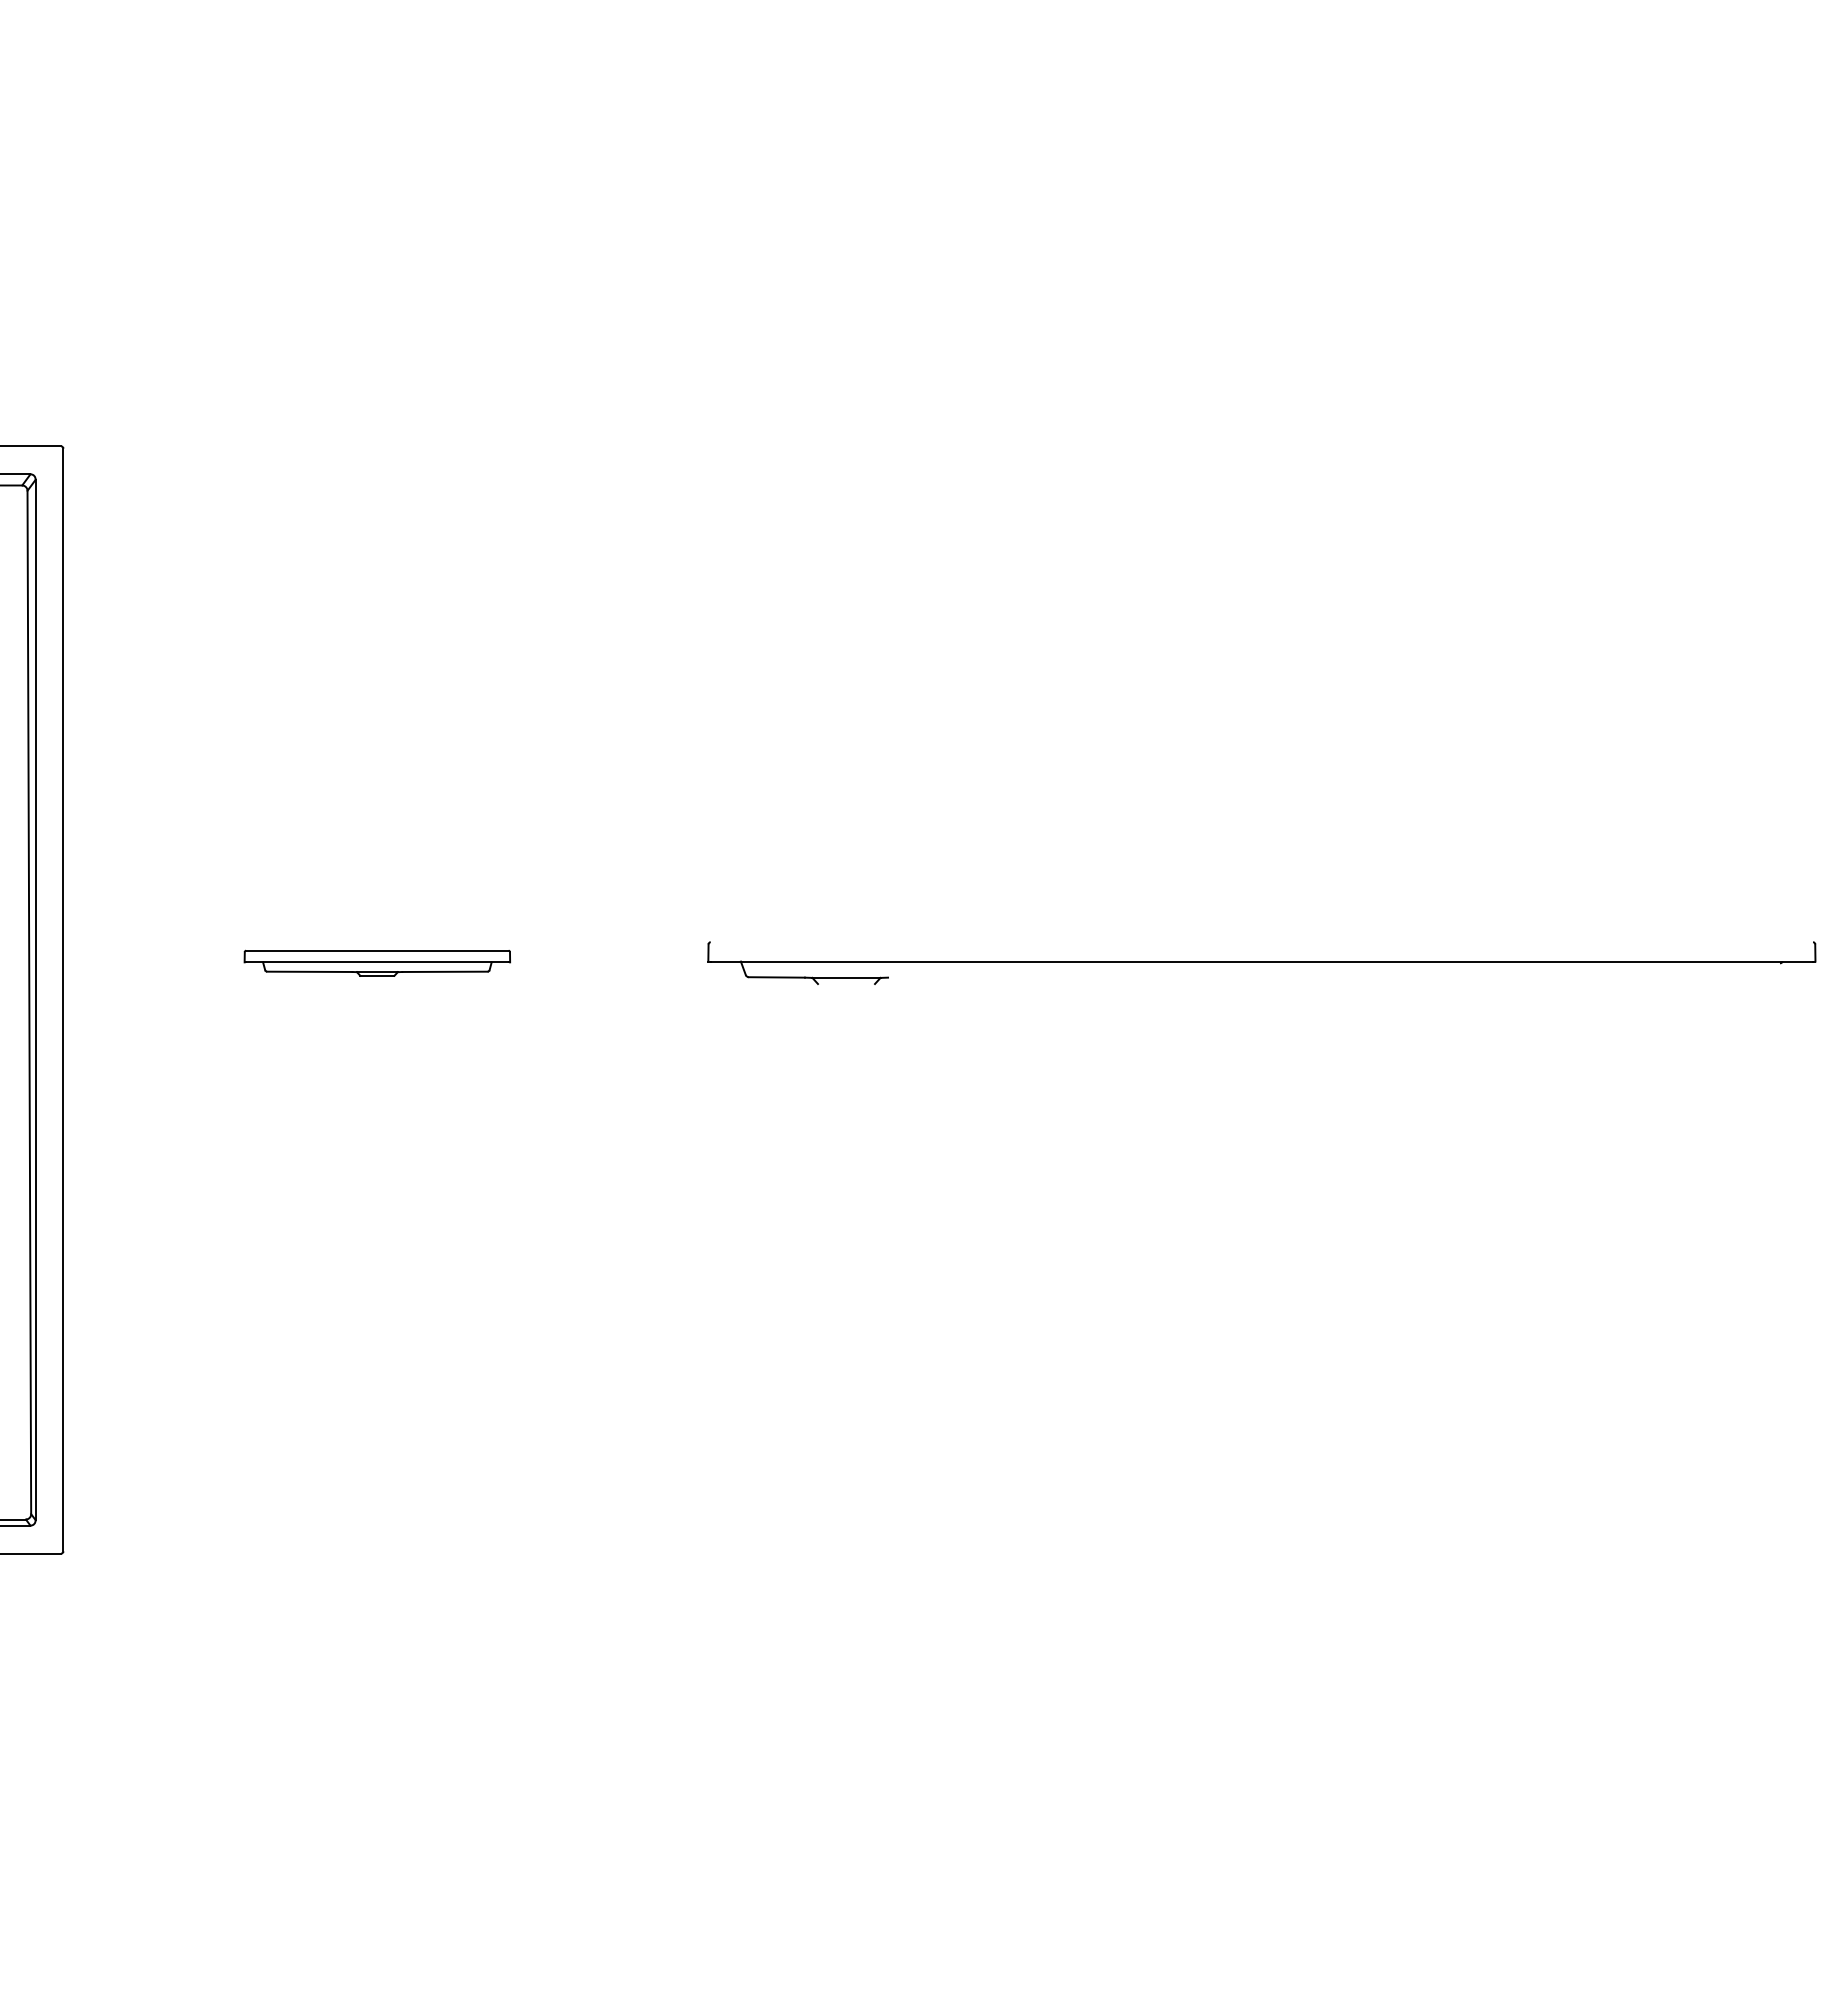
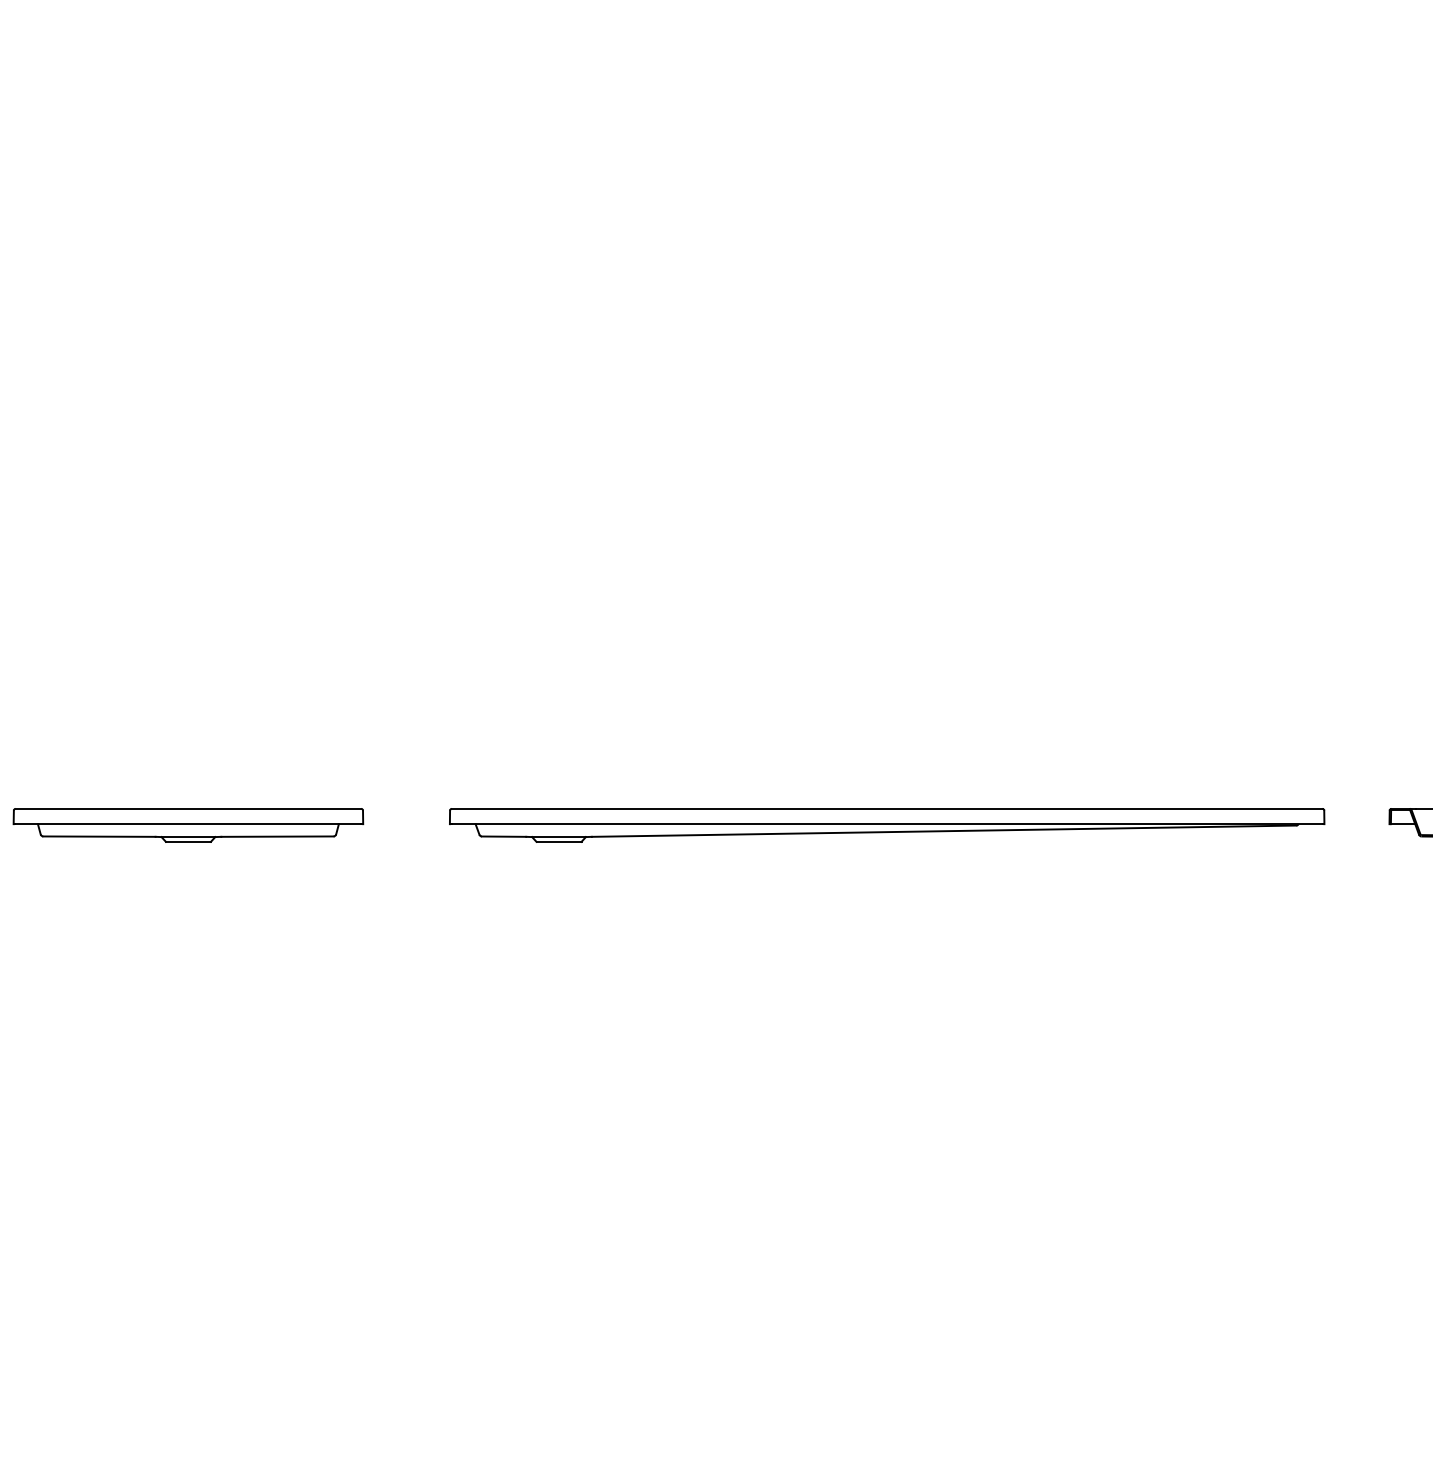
line: (1261, 942) -> (886, 809), added
part: (377, 963) -> (188, 825), size x1.67
line: (1333, 970) -> (943, 831), added
line: (846, 984) -> (559, 842), added

